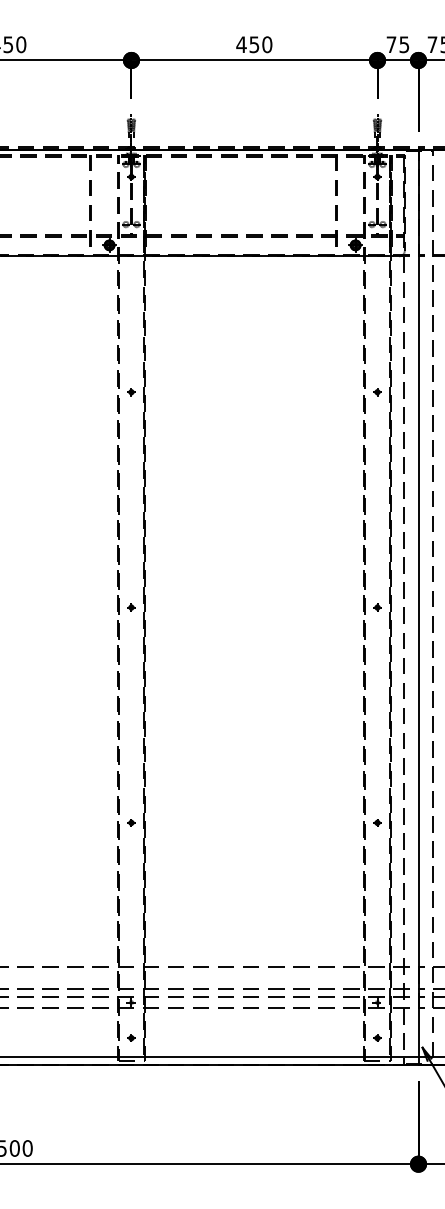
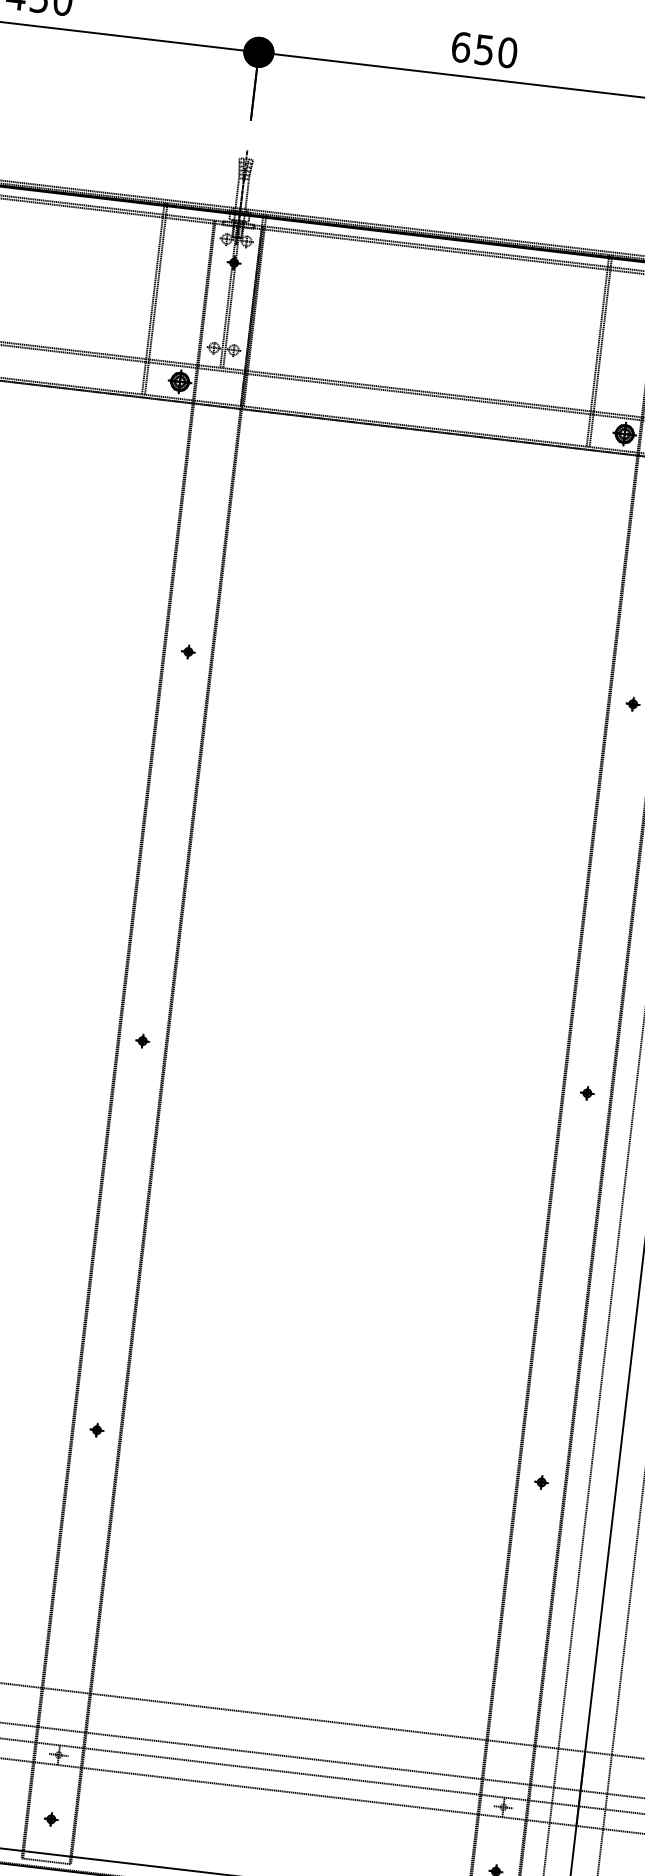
text: (241, 44) -> (461, 46), 450 -> 650

